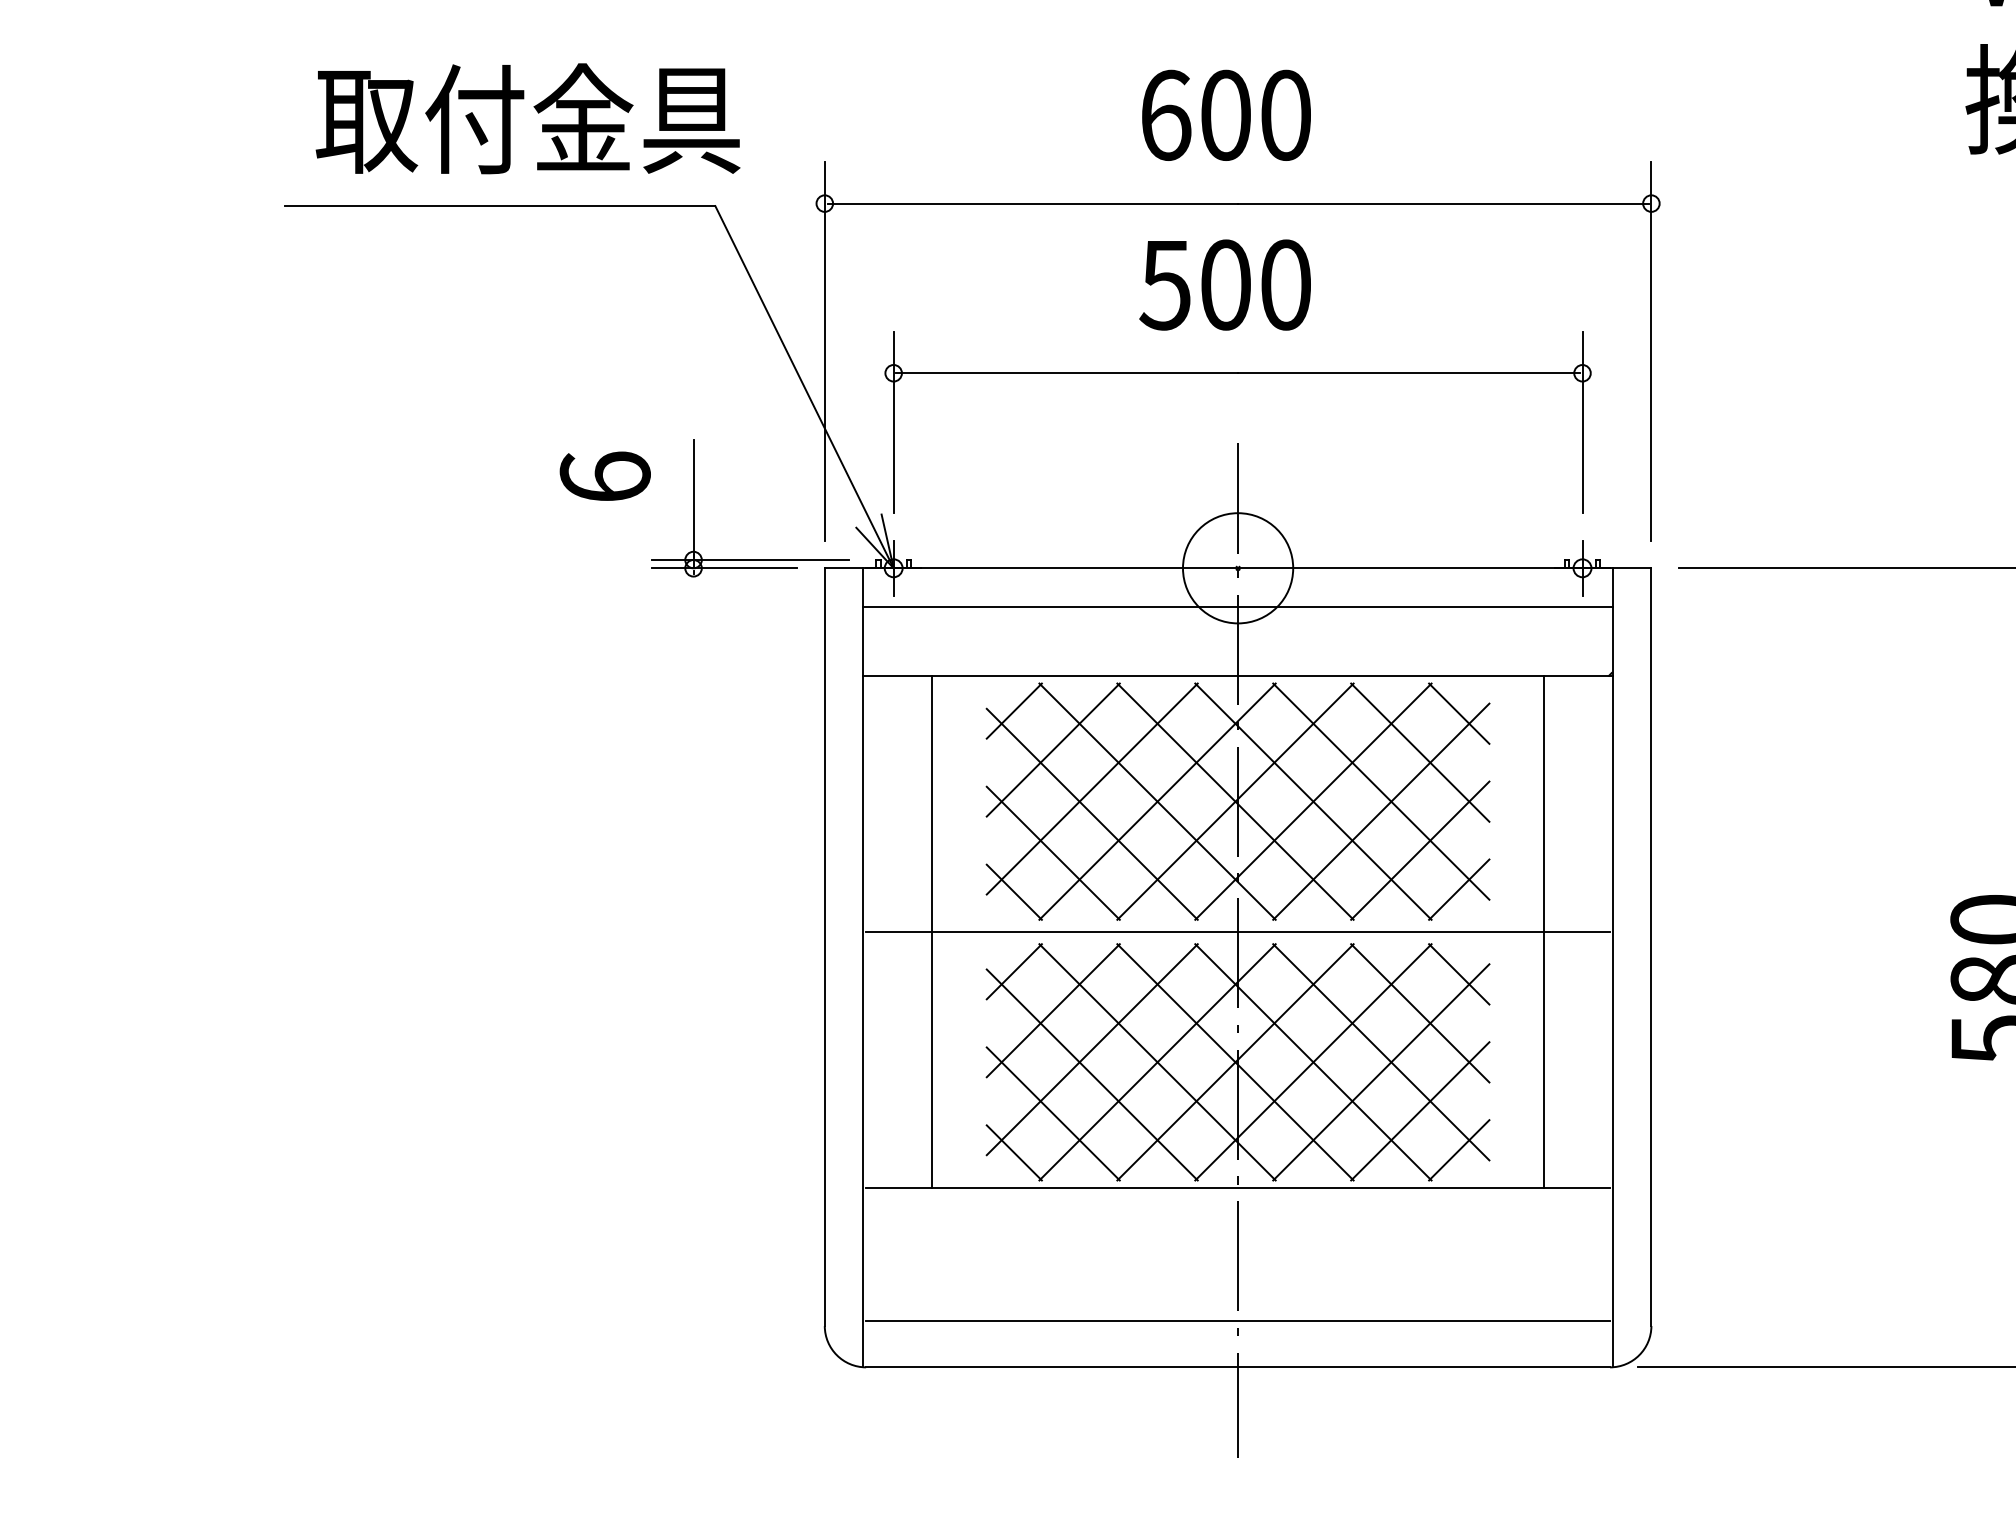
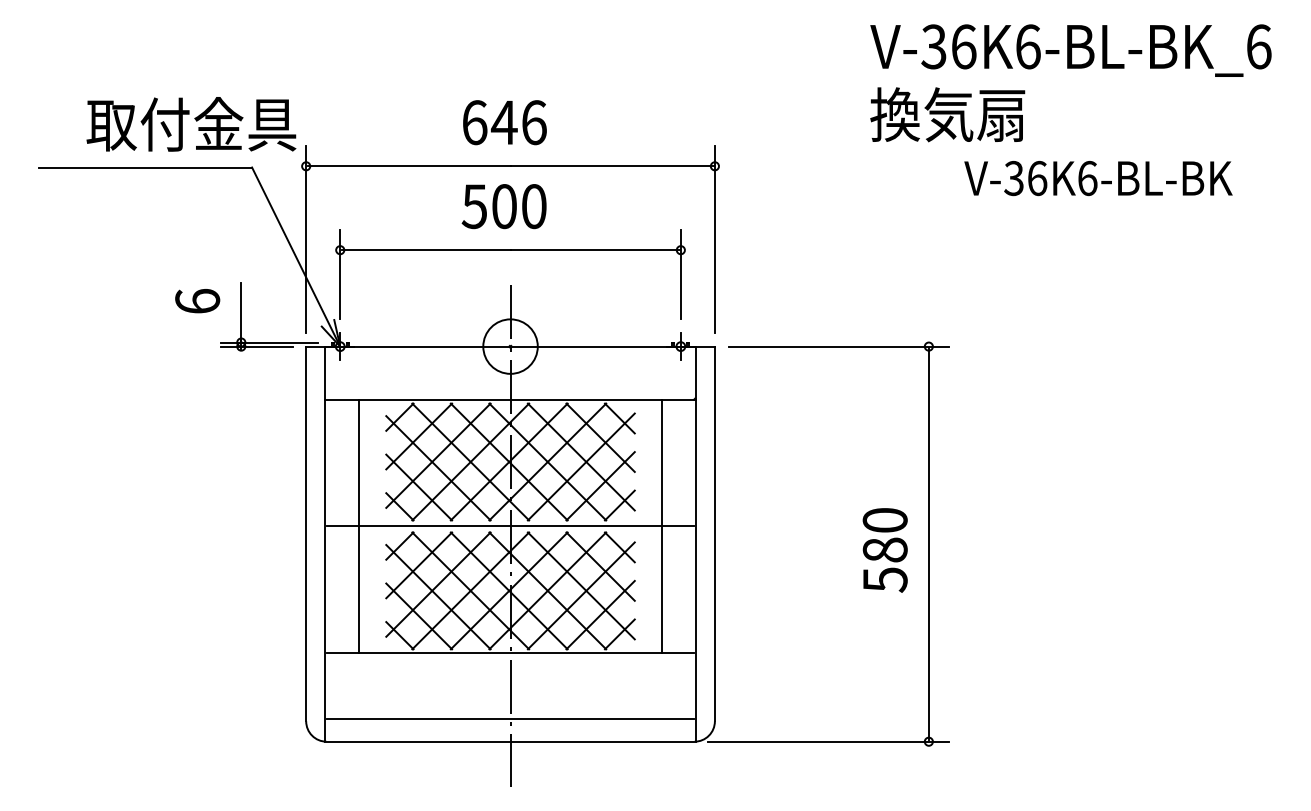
text: (1254, 115) -> (518, 122), 600 -> 646
text: (528, 119) -> (191, 124), moved
line: (1237, 606) -> (510, 365), removed

